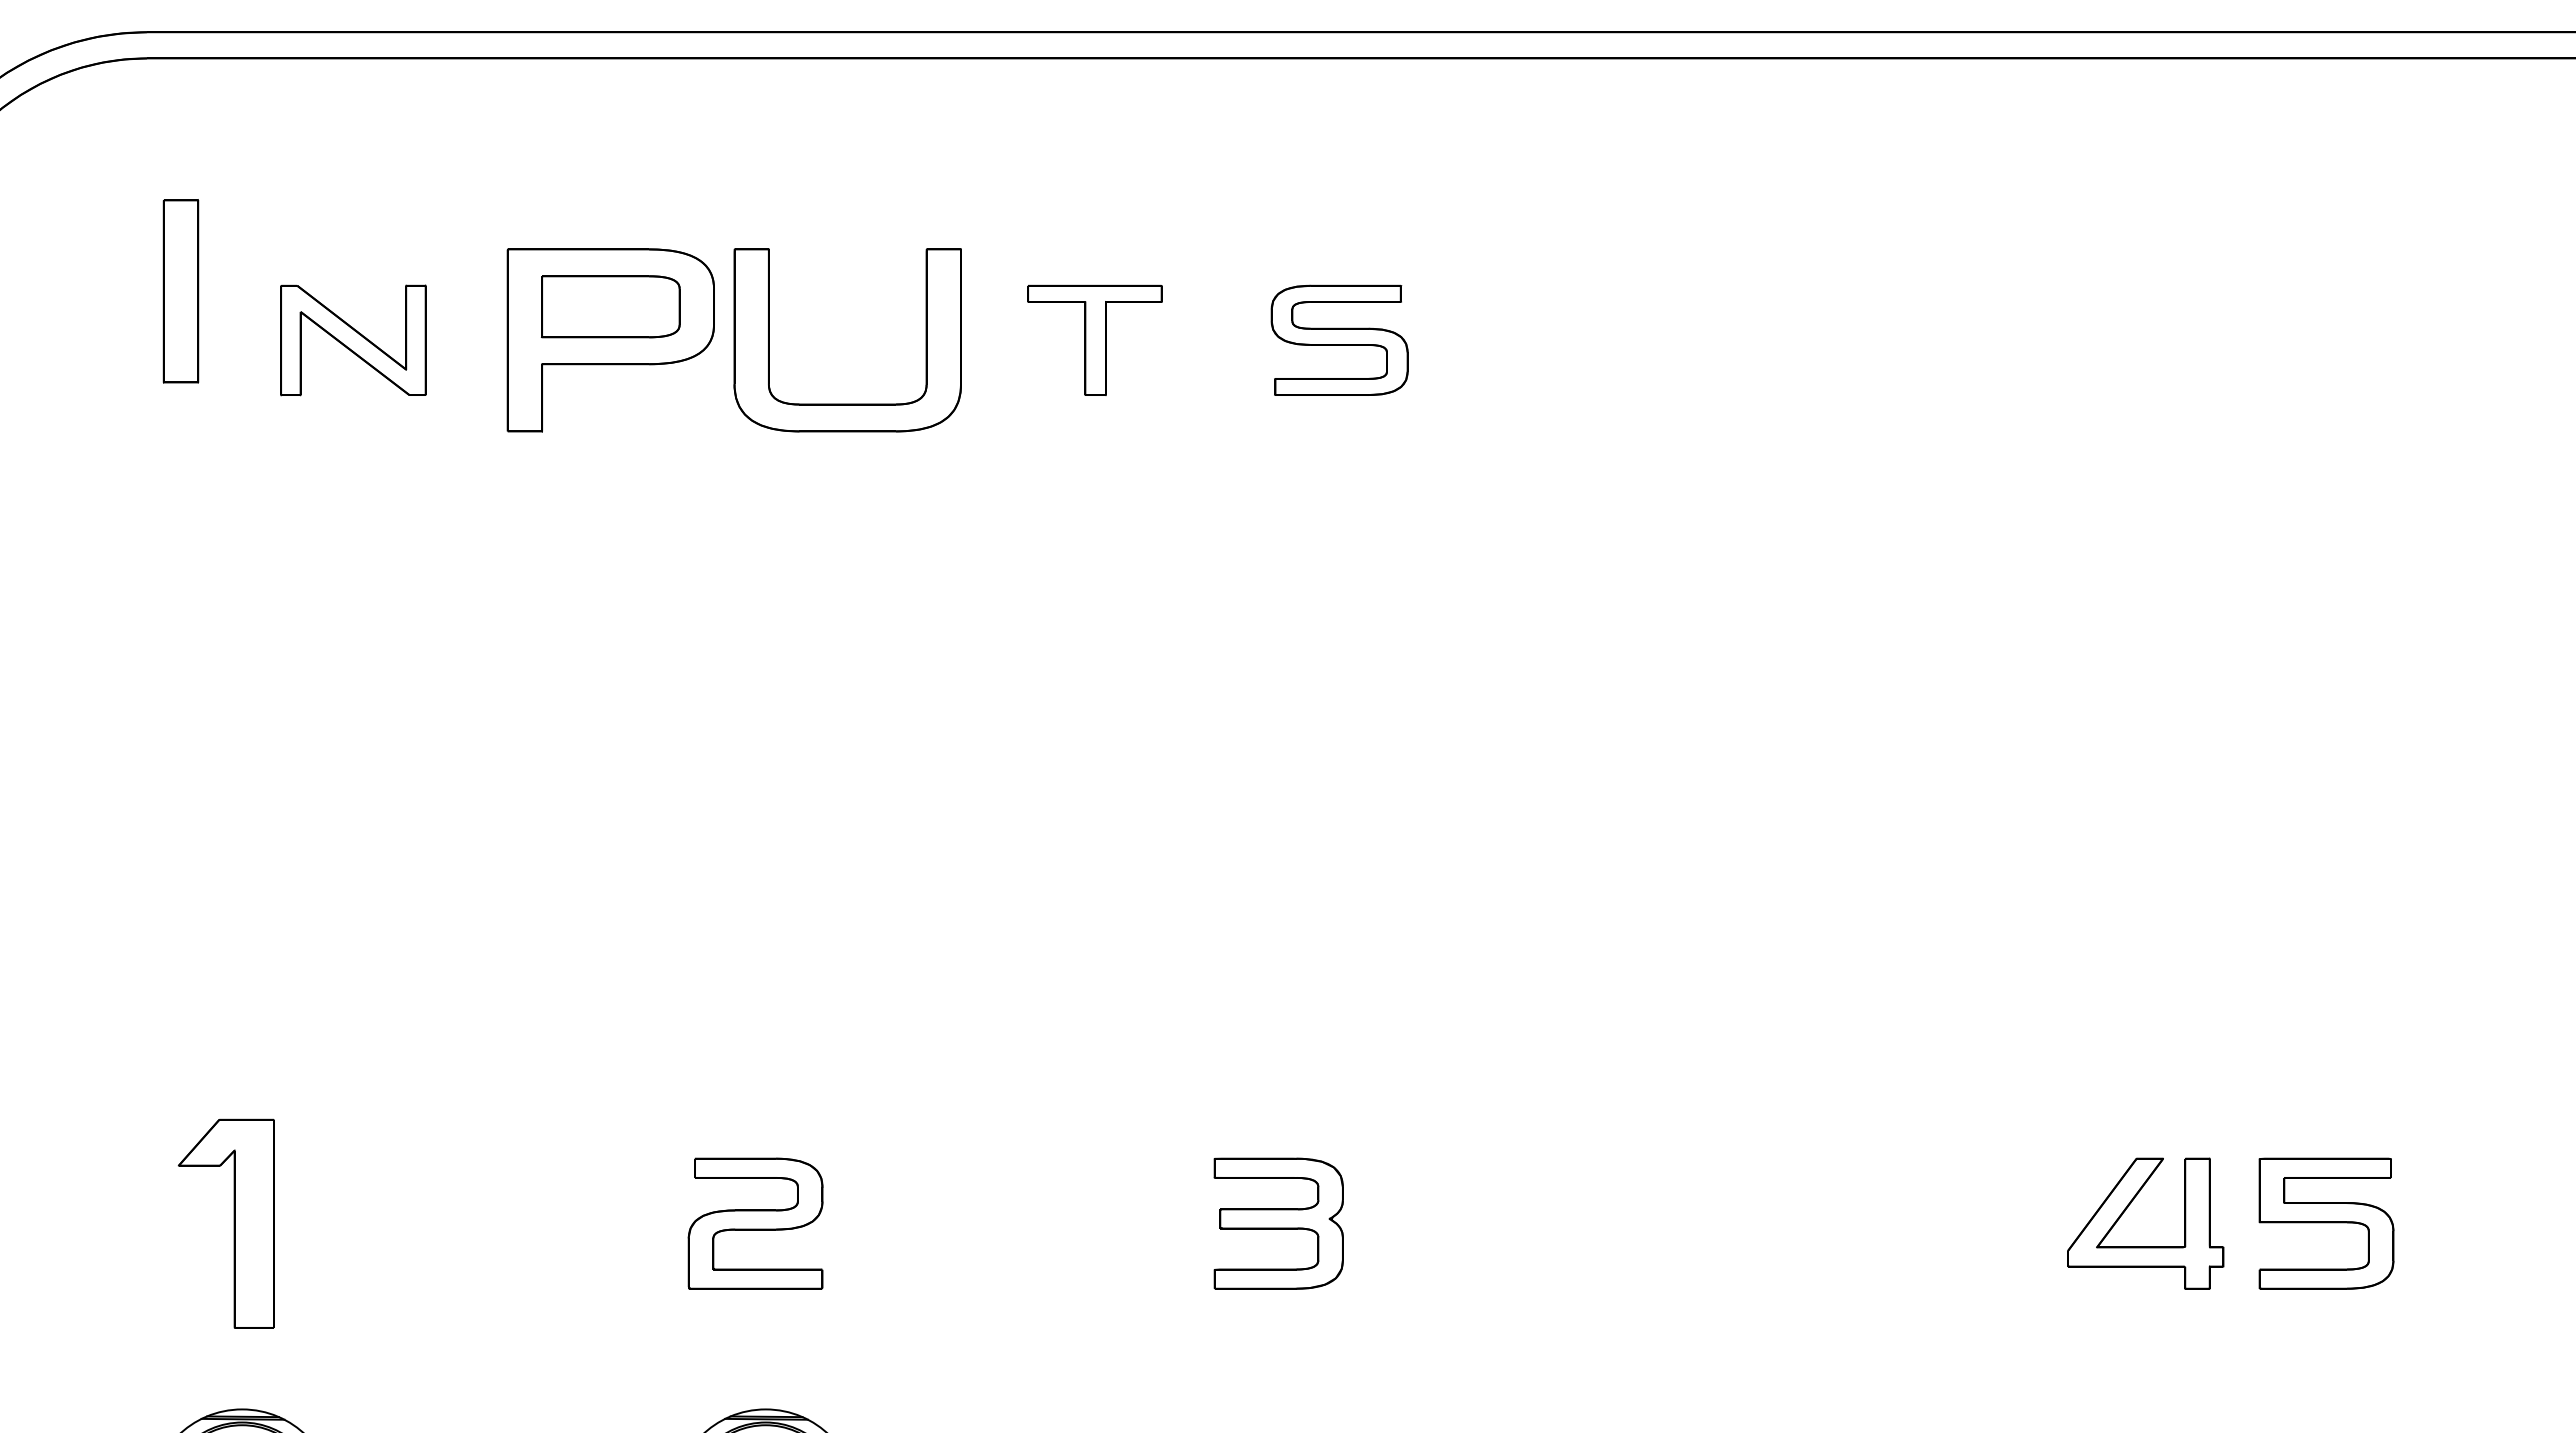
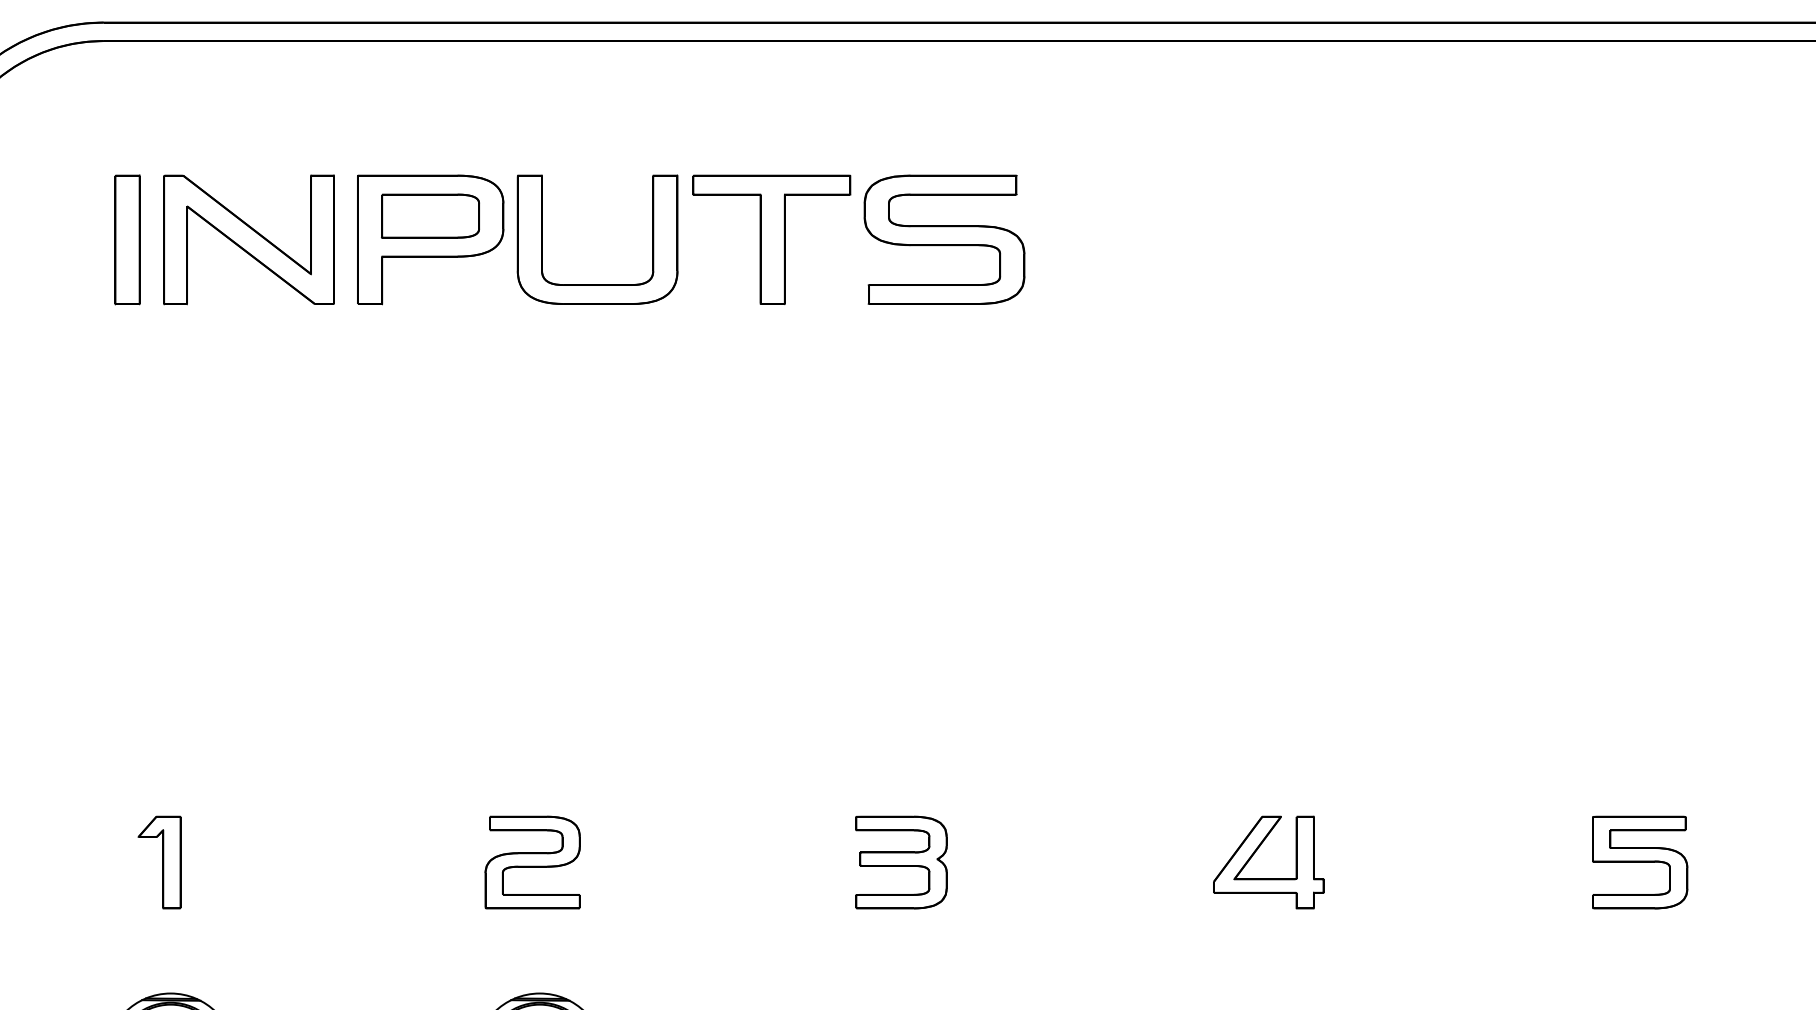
part: (180, 291) -> (127, 239), moved
part: (353, 340) -> (249, 239), size x1.67
part: (1094, 340) -> (771, 239), size x1.67
part: (1339, 340) -> (944, 239), size x1.67
part: (226, 1223) -> (159, 862), size x0.62
part: (2145, 1246) -> (1268, 878), moved

